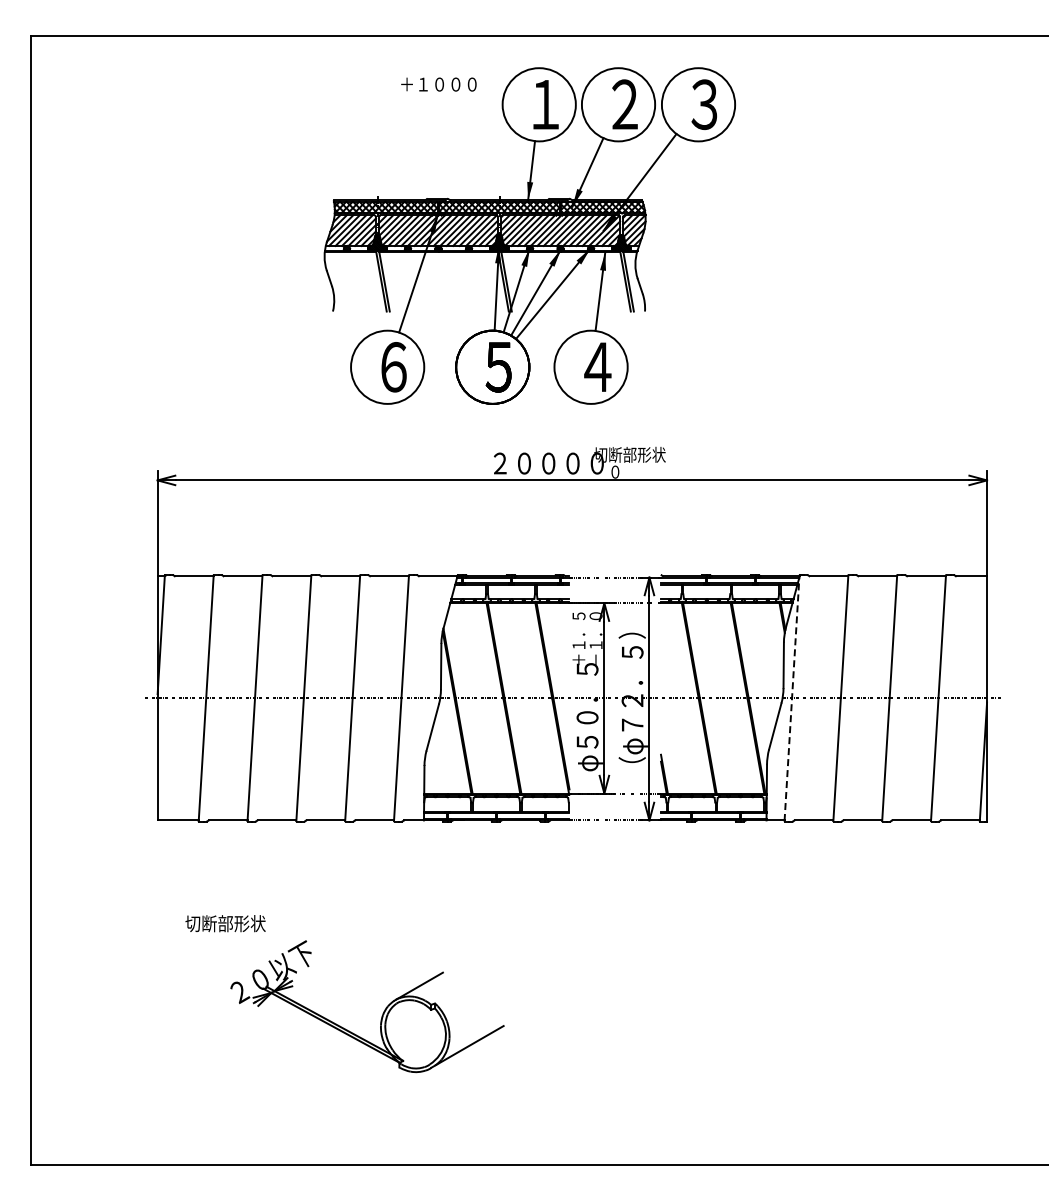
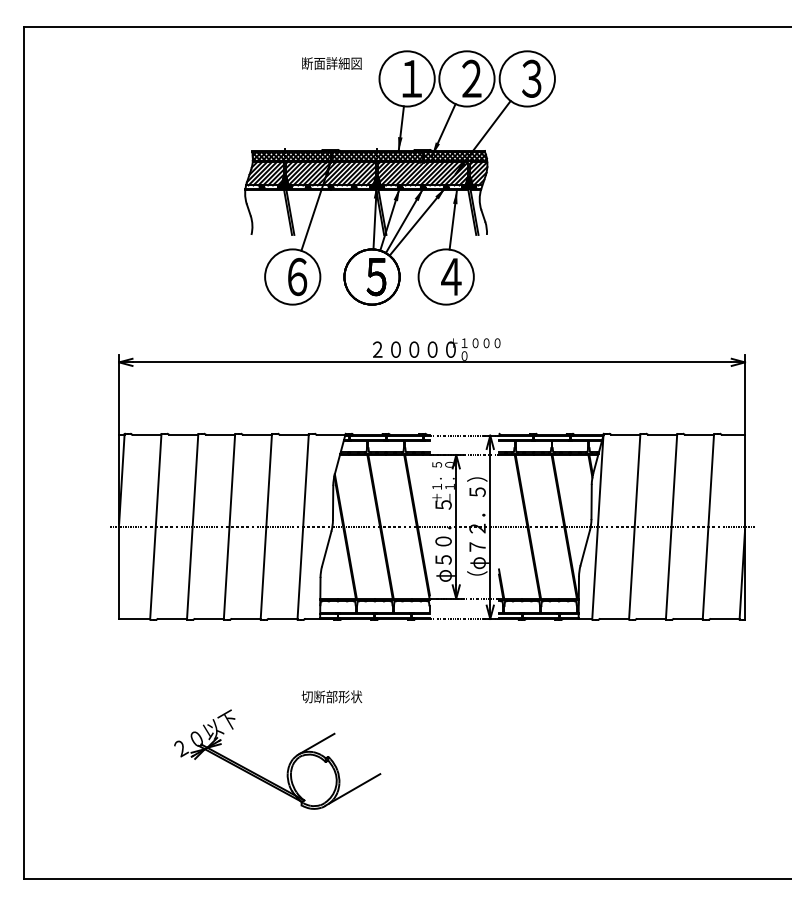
text: (439, 83) -> (331, 62), ＋１０００ -> 断面詳細図
text: (629, 454) -> (475, 342), 切断部形状 -> ＋１０００
line: (791, 699) -> (597, 527), dashed -> solid
text: (225, 923) -> (331, 696), moved

